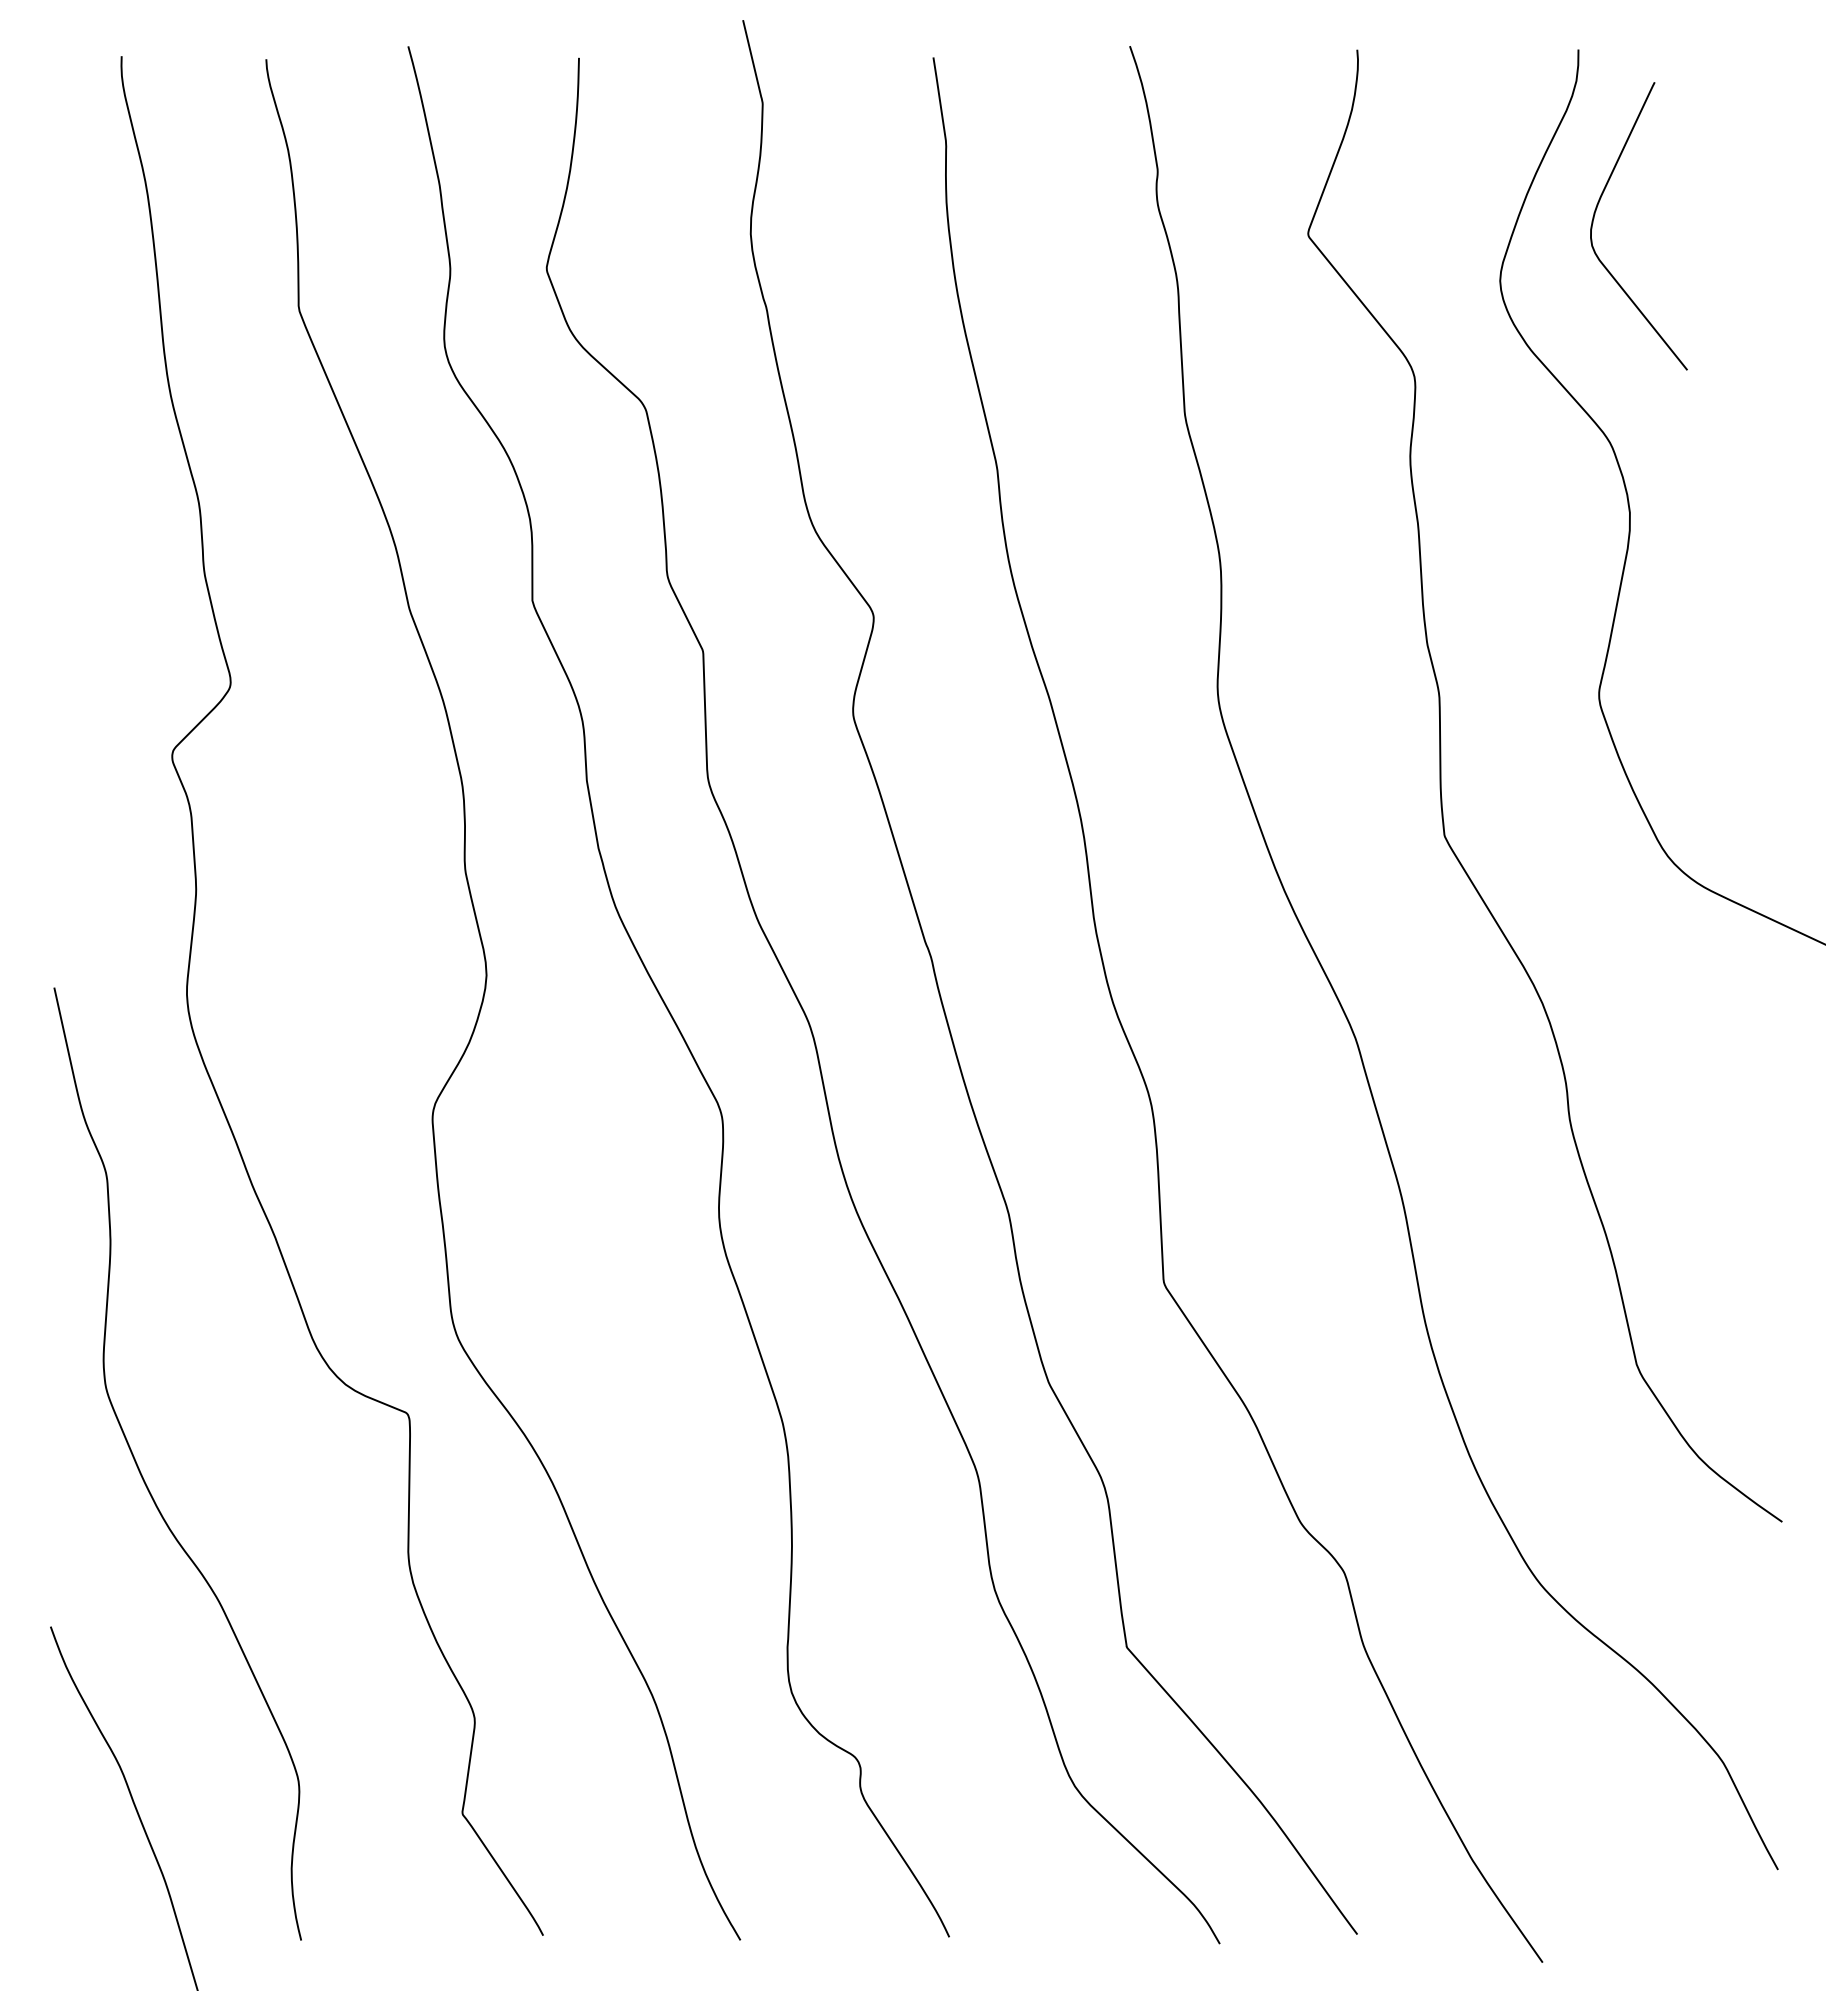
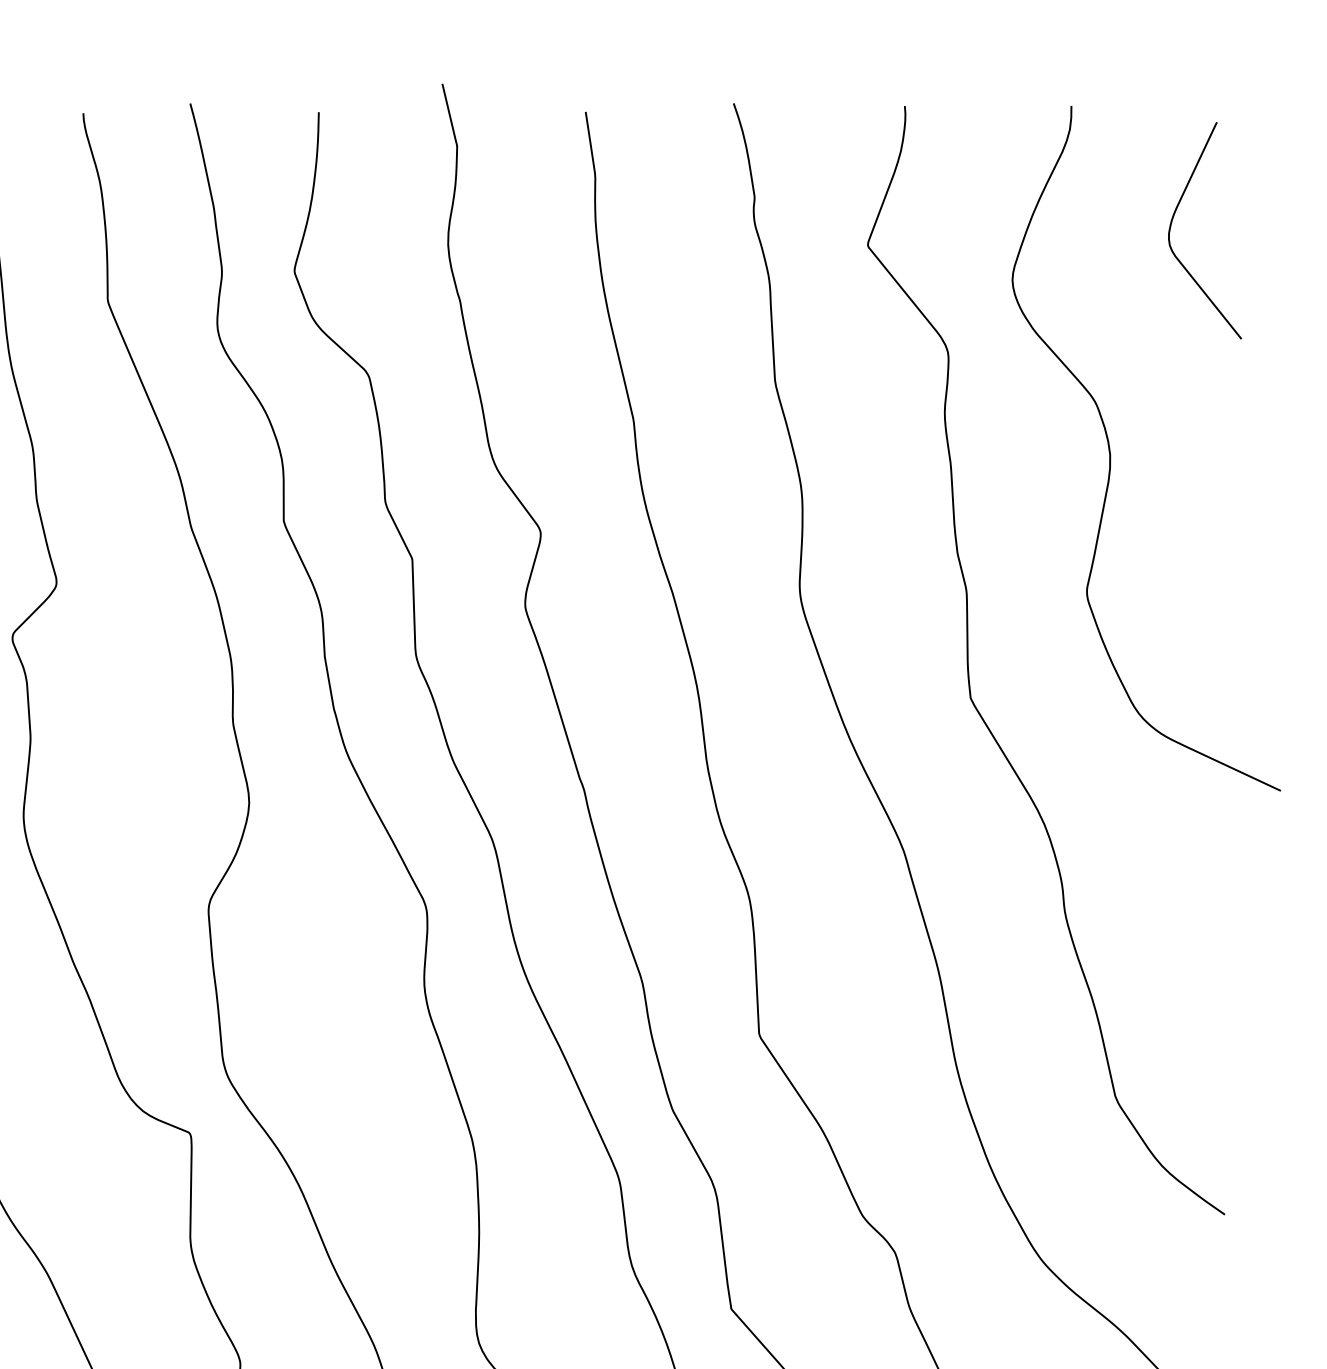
curve: (1596, 211) -> (1173, 219), moved

